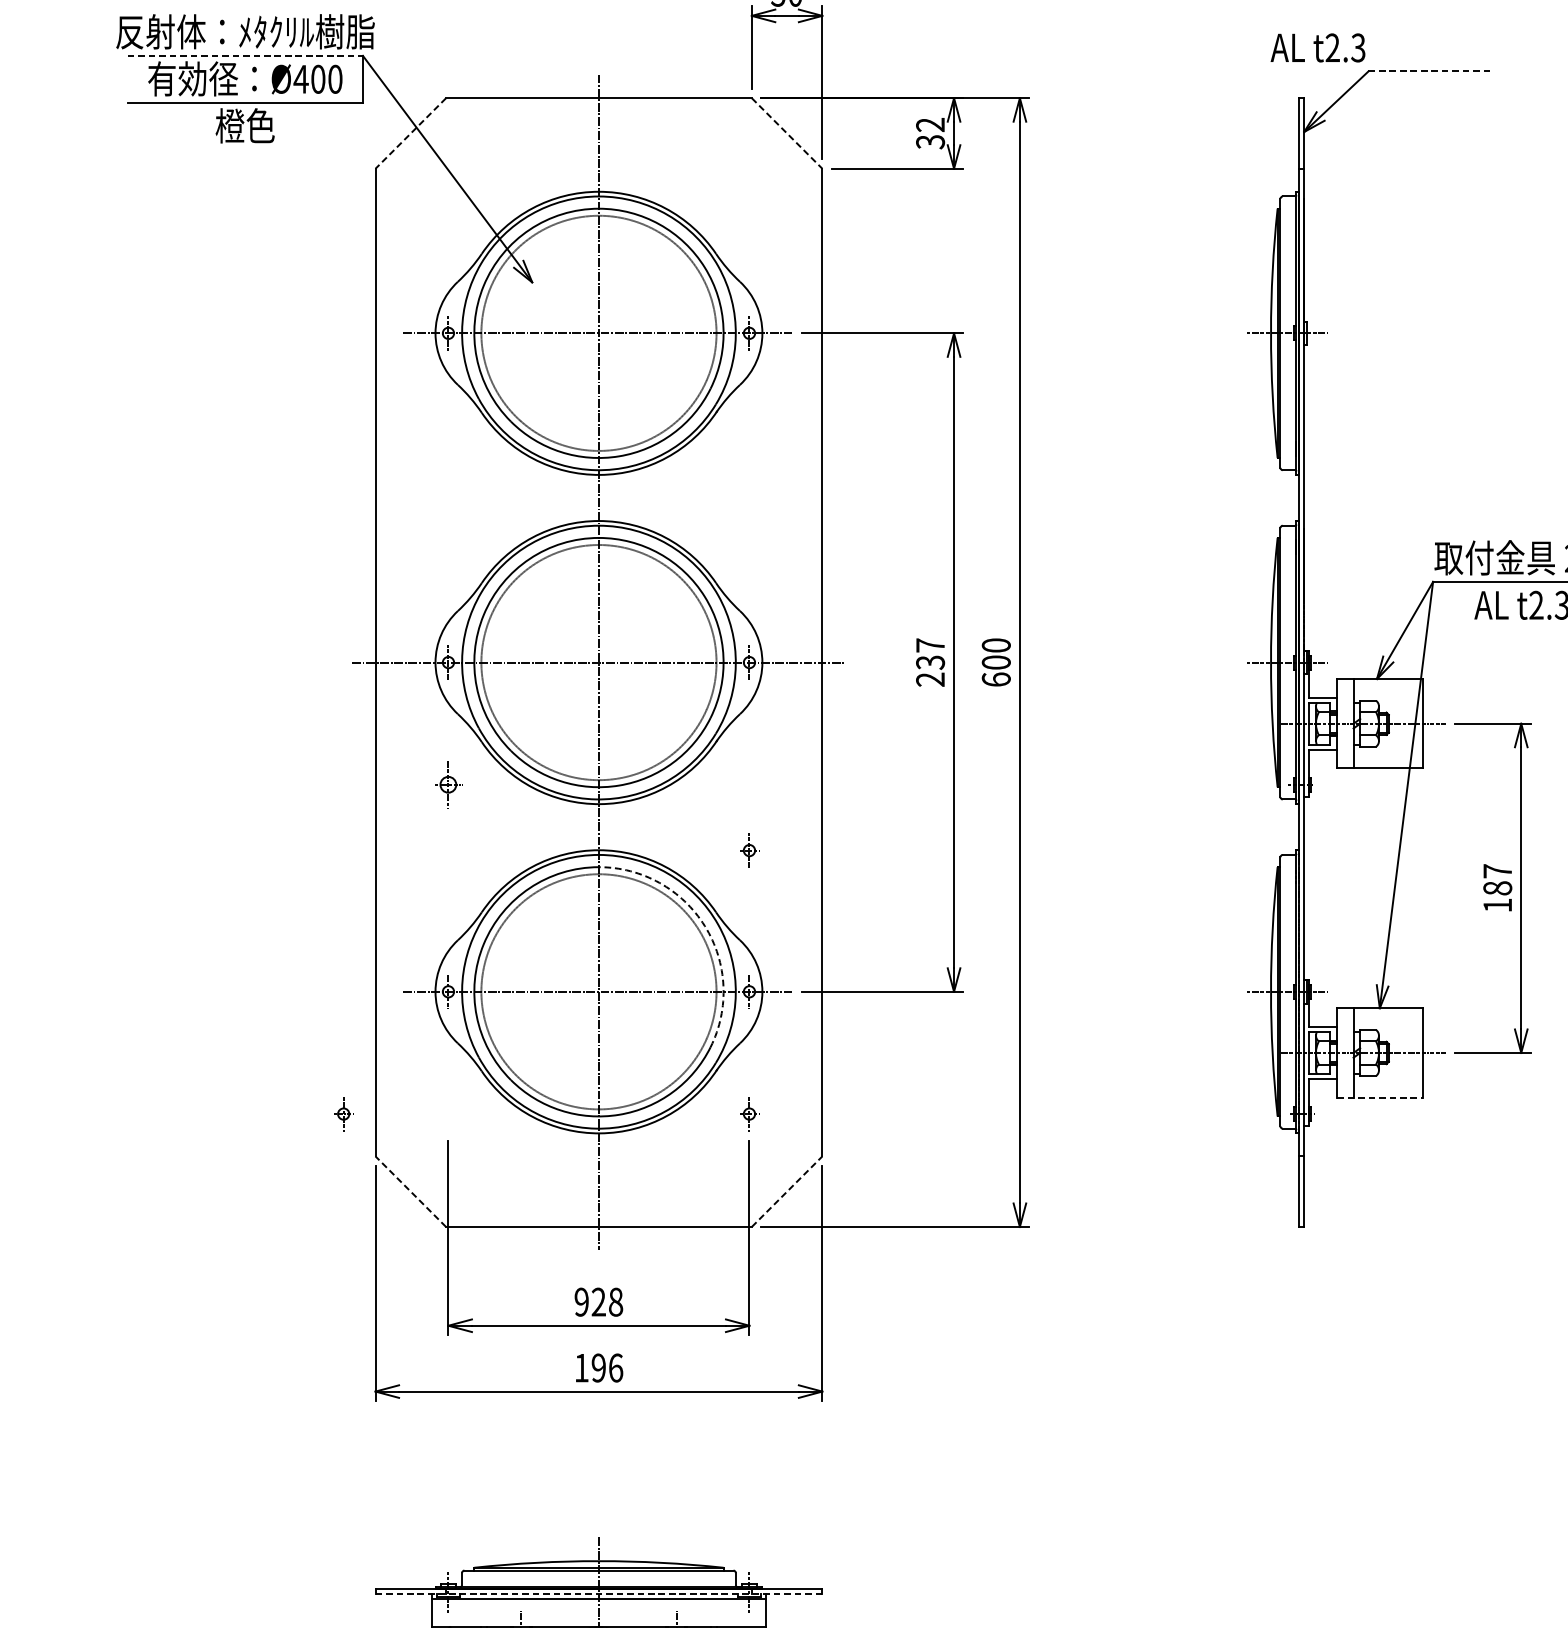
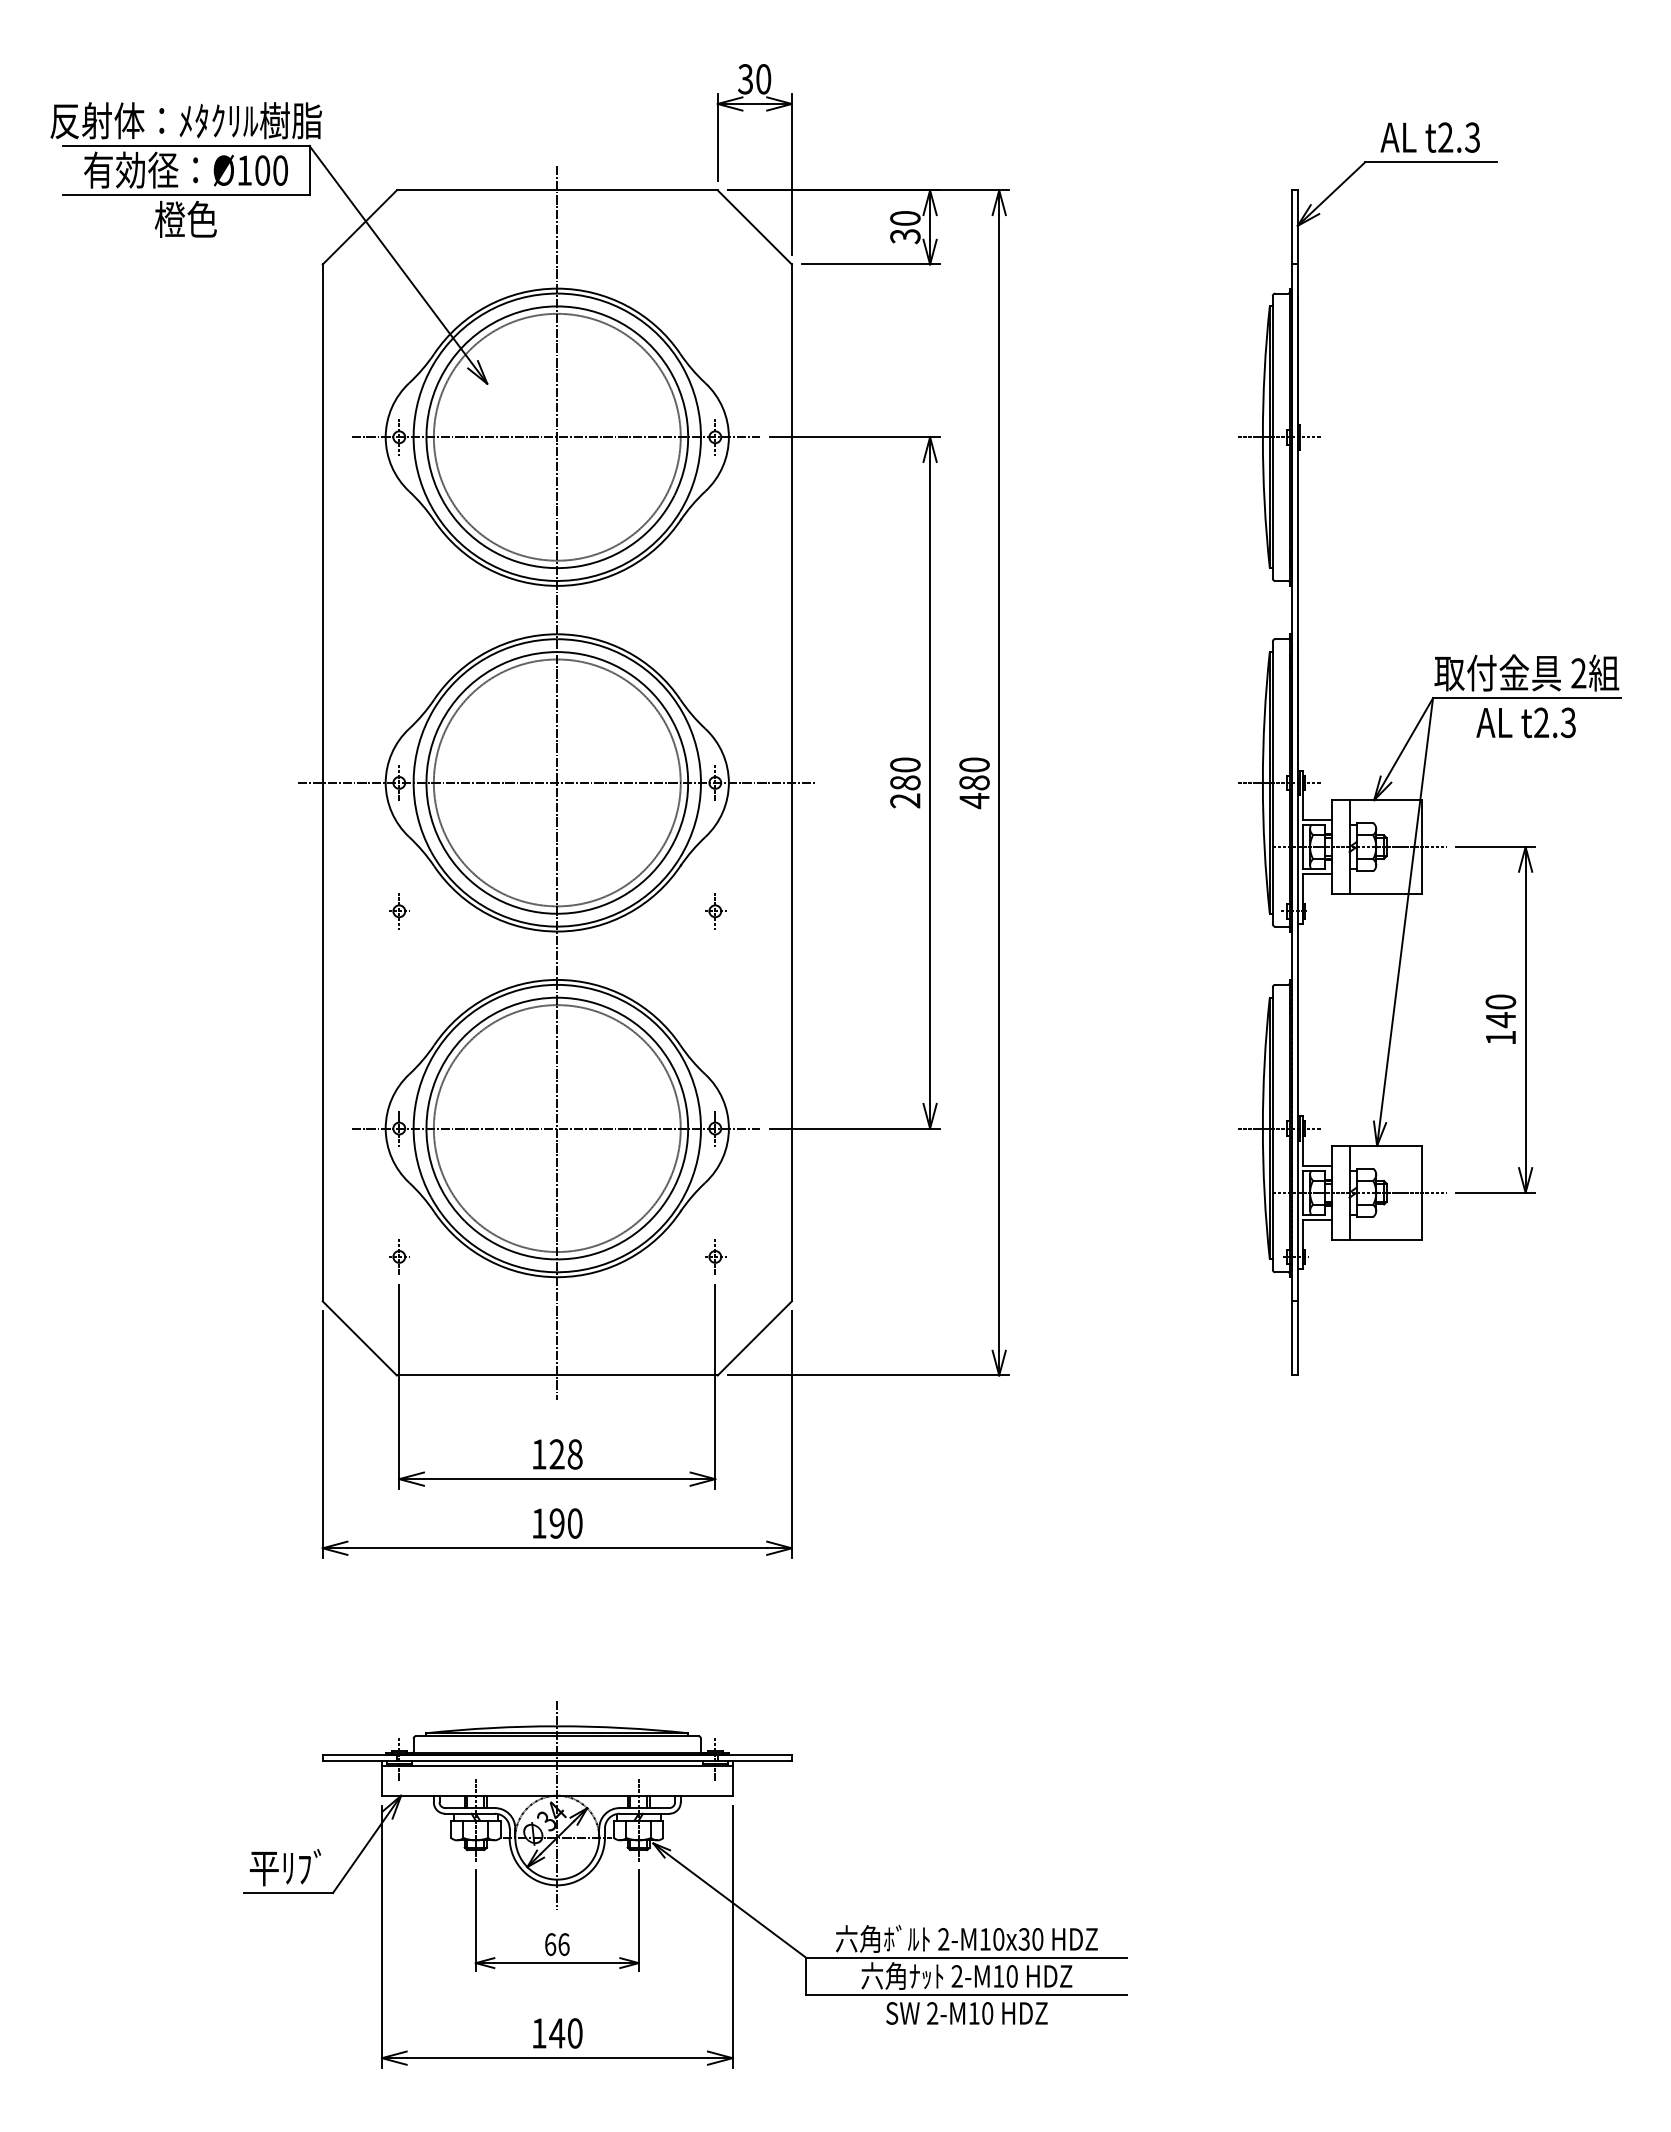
text: (1317, 47) -> (1429, 137), moved
line: (245, 55) -> (186, 145), dashed -> solid
line: (1431, 71) -> (1431, 162), dashed -> solid
text: (301, 79) -> (244, 170), Ø400 -> Ø100
text: (930, 124) -> (905, 218), 32 -> 30
line: (410, 133) -> (359, 227), dashed -> solid
line: (787, 133) -> (755, 227), dashed -> solid
text: (930, 653) -> (905, 773), 237 -> 280
text: (996, 671) -> (974, 792), 600 -> 480
part: (448, 785) -> (399, 911), size x0.71
part: (749, 850) -> (715, 911), moved
text: (1497, 880) -> (1500, 1011), 187 -> 140
arc: (704, 926) -> (668, 1059), dashed -> solid
line: (1380, 1097) -> (1377, 1239), dashed -> solid
part: (343, 1113) -> (399, 1256), moved
line: (410, 1191) -> (359, 1338), dashed -> solid
line: (787, 1191) -> (755, 1338), dashed -> solid
text: (581, 1302) -> (538, 1454), 928 -> 128
text: (616, 1367) -> (575, 1523), 196 -> 190
line: (599, 1594) -> (557, 1761), dashed -> solid

